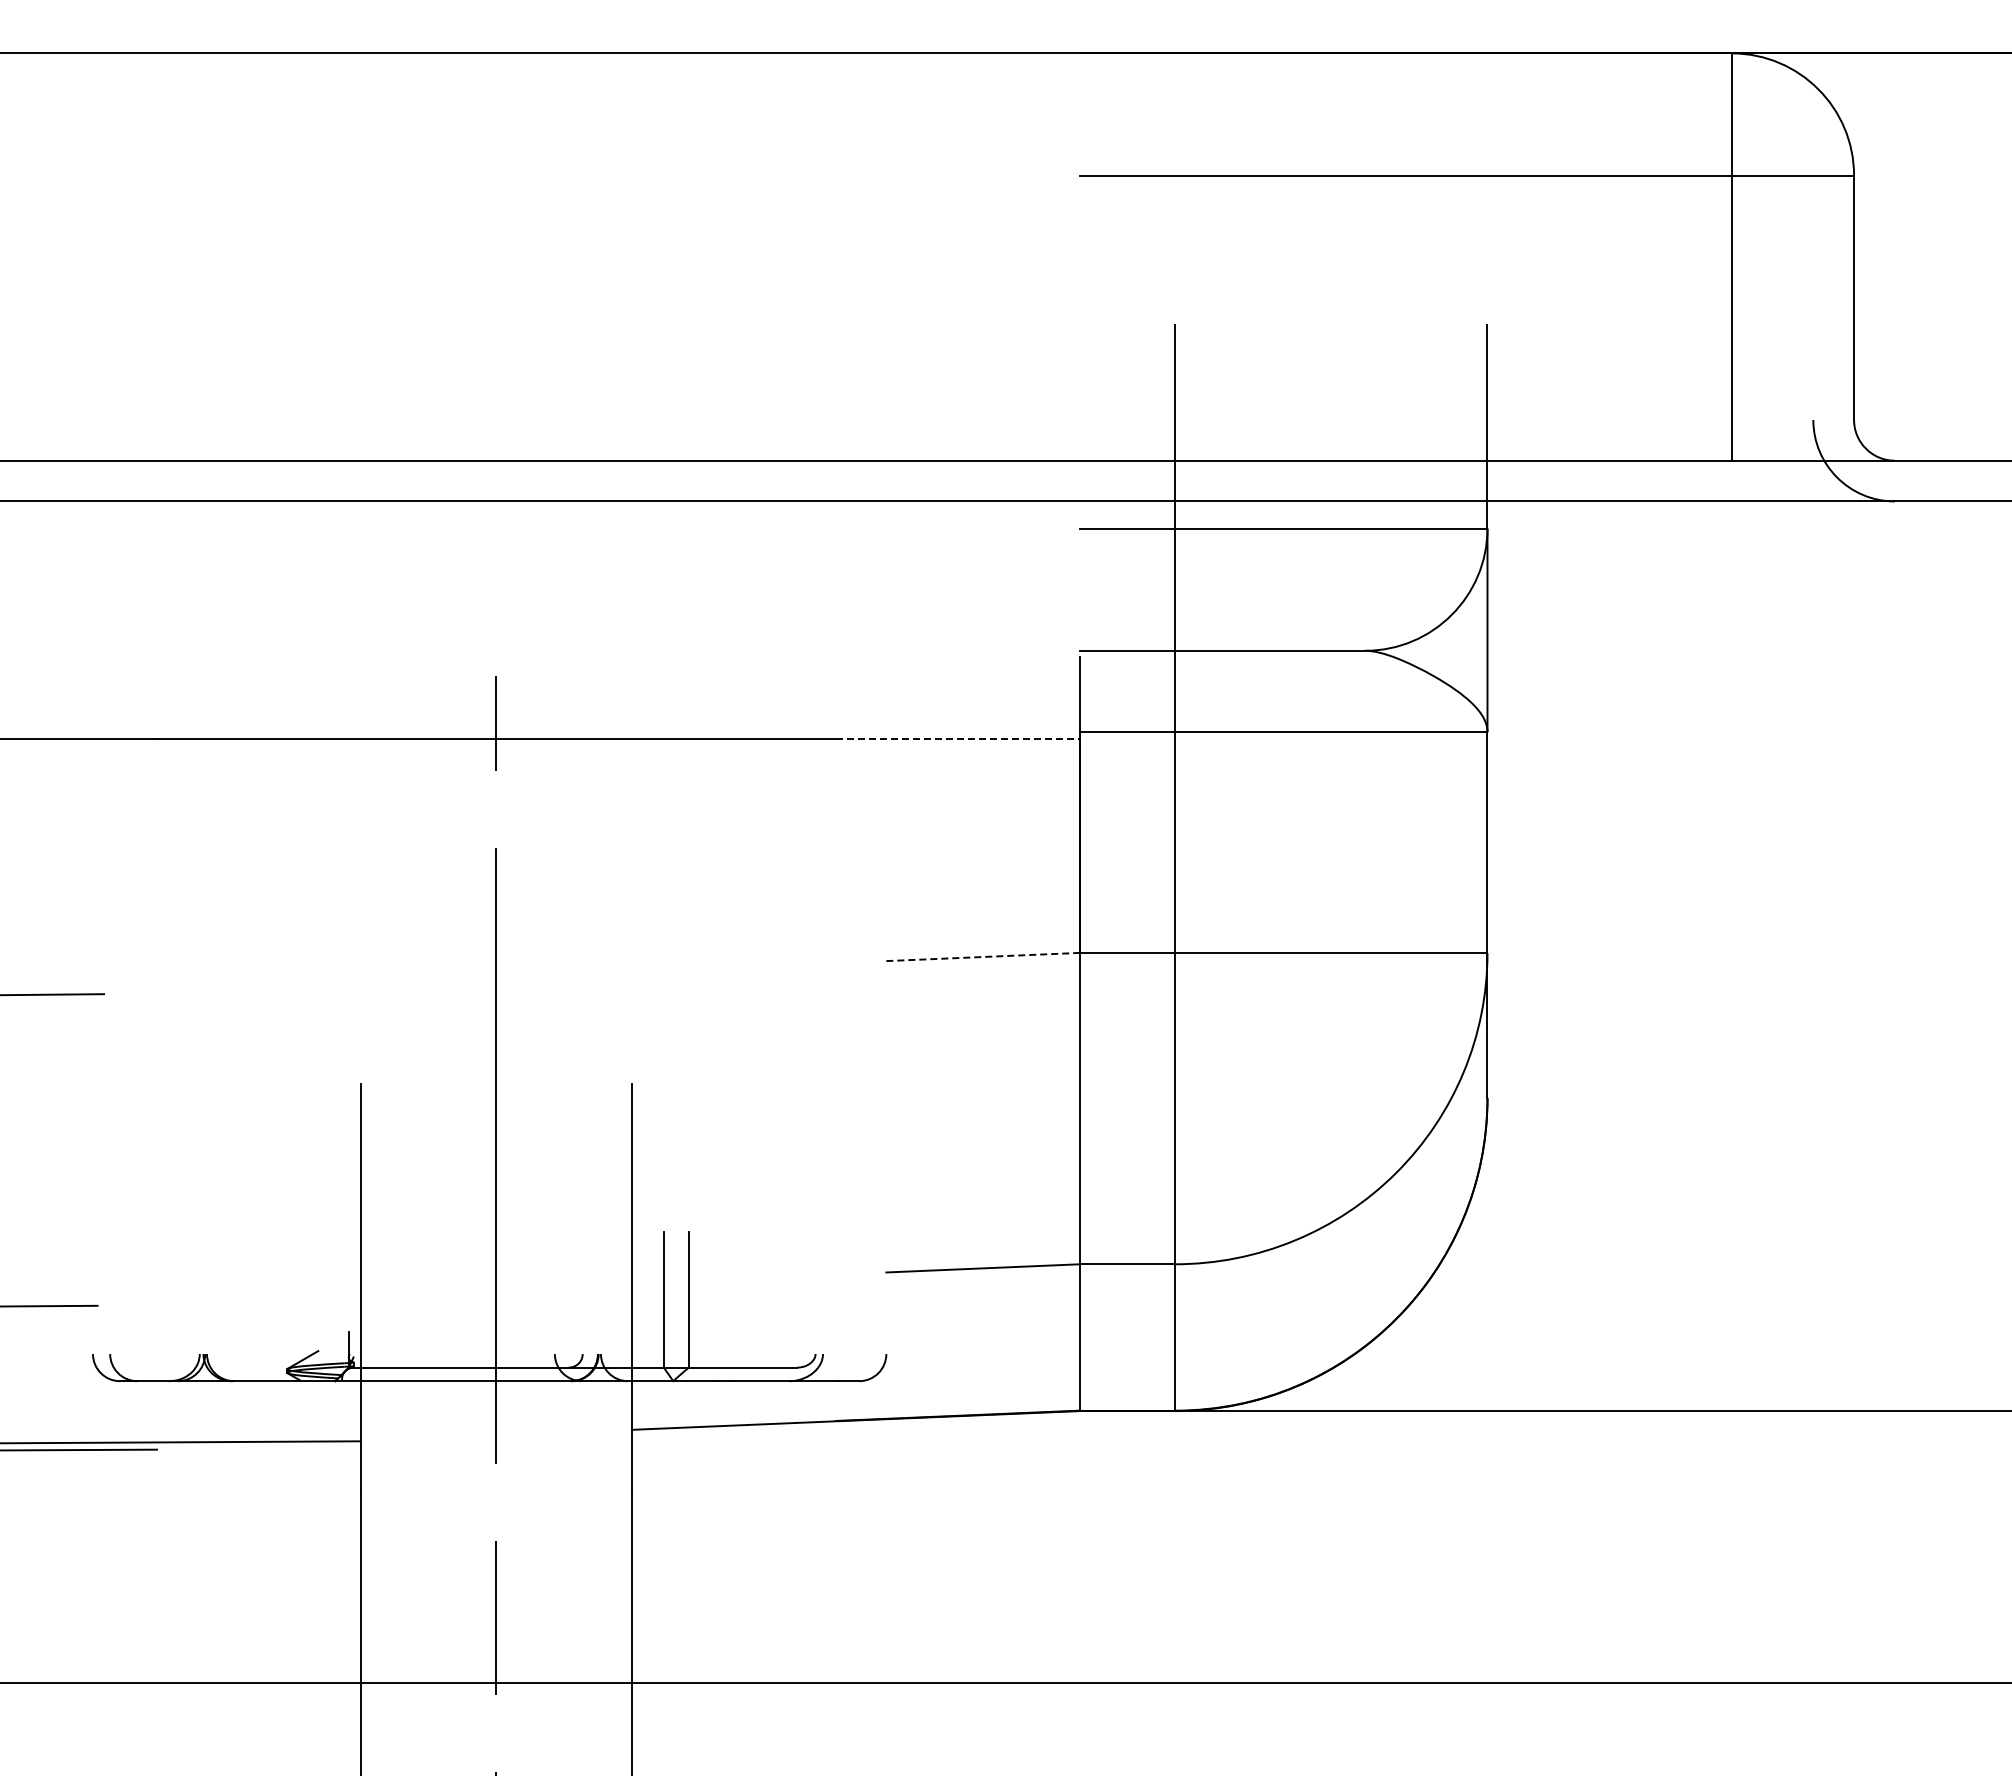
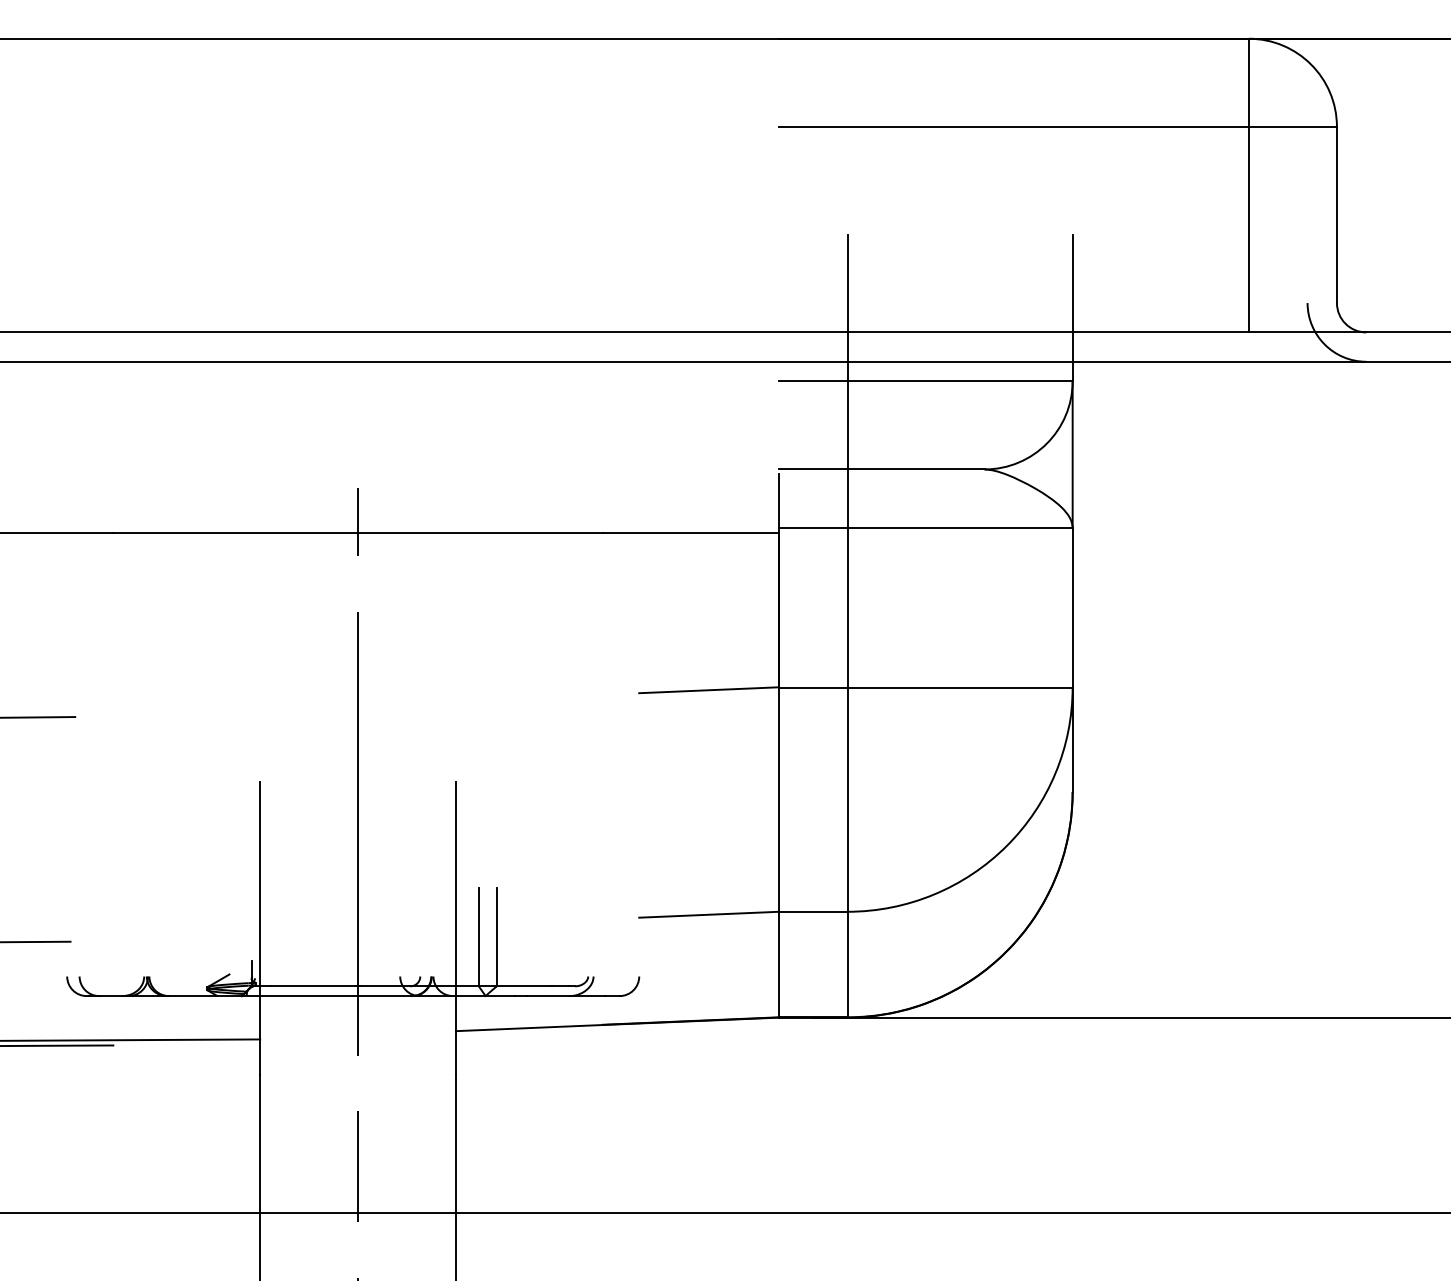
line: (958, 738) -> (691, 532), dashed -> solid
line: (983, 957) -> (709, 690), dashed -> solid

